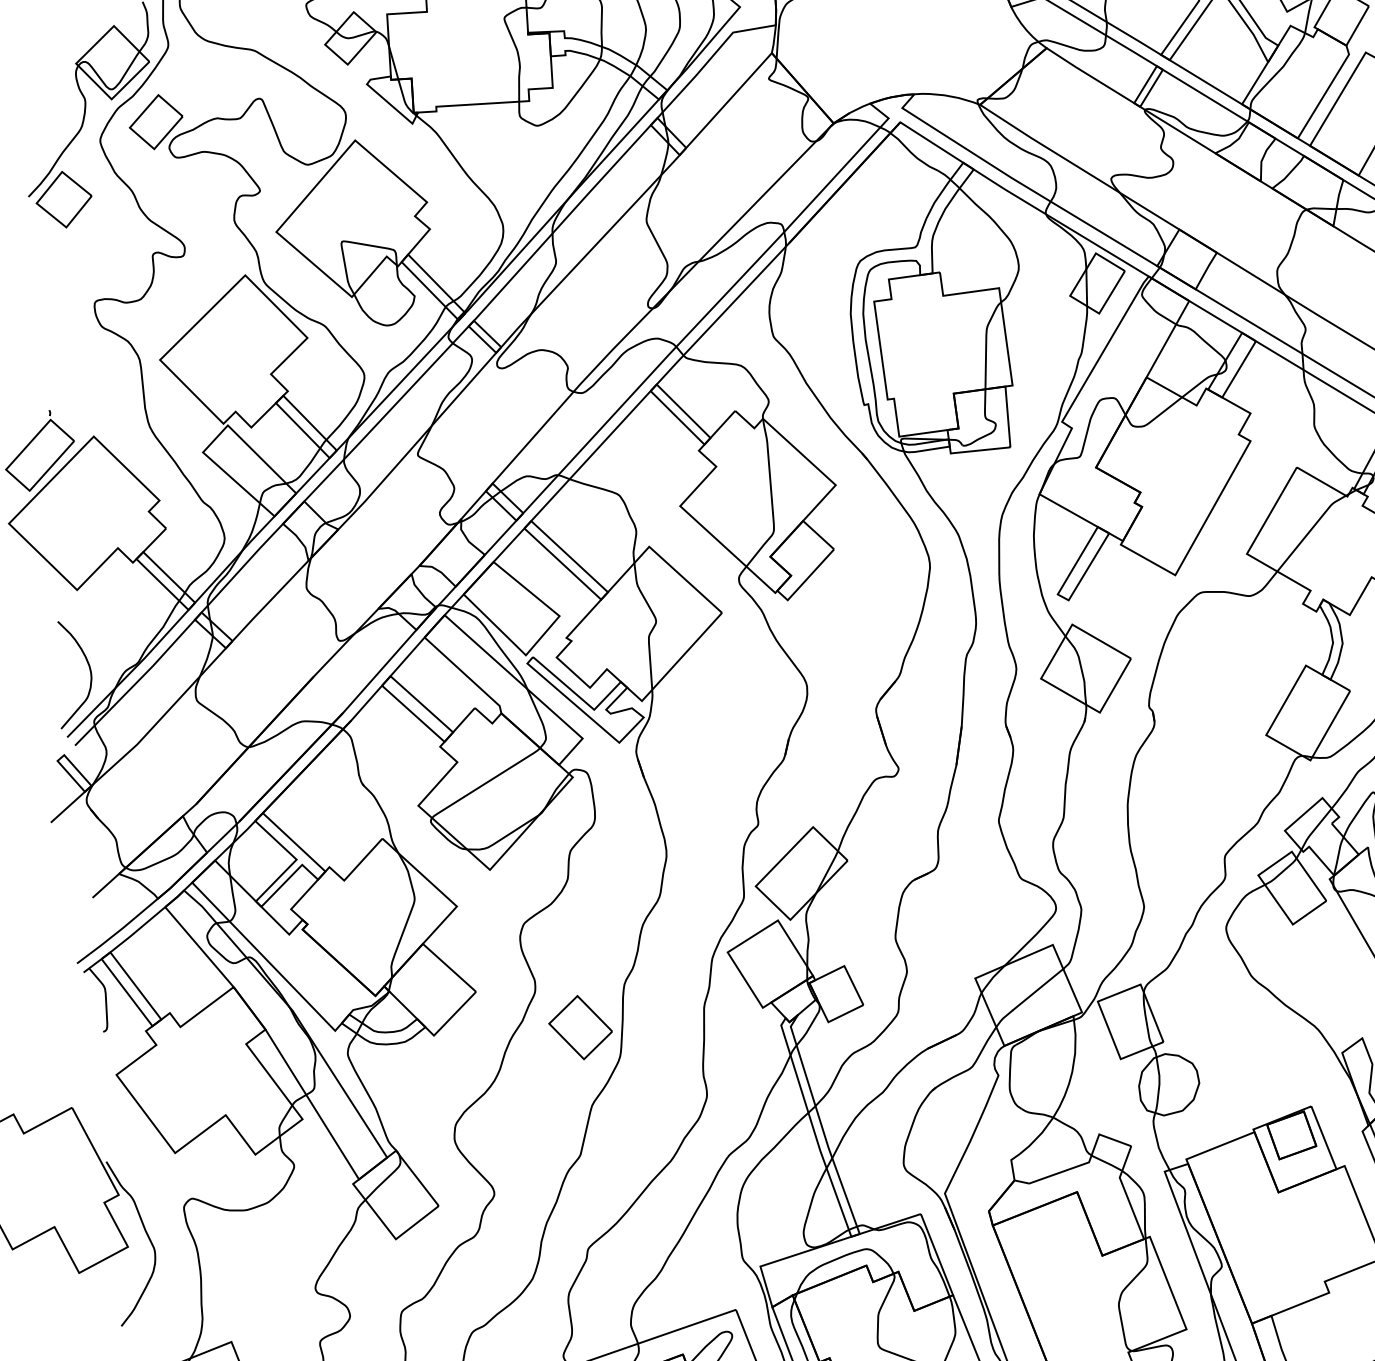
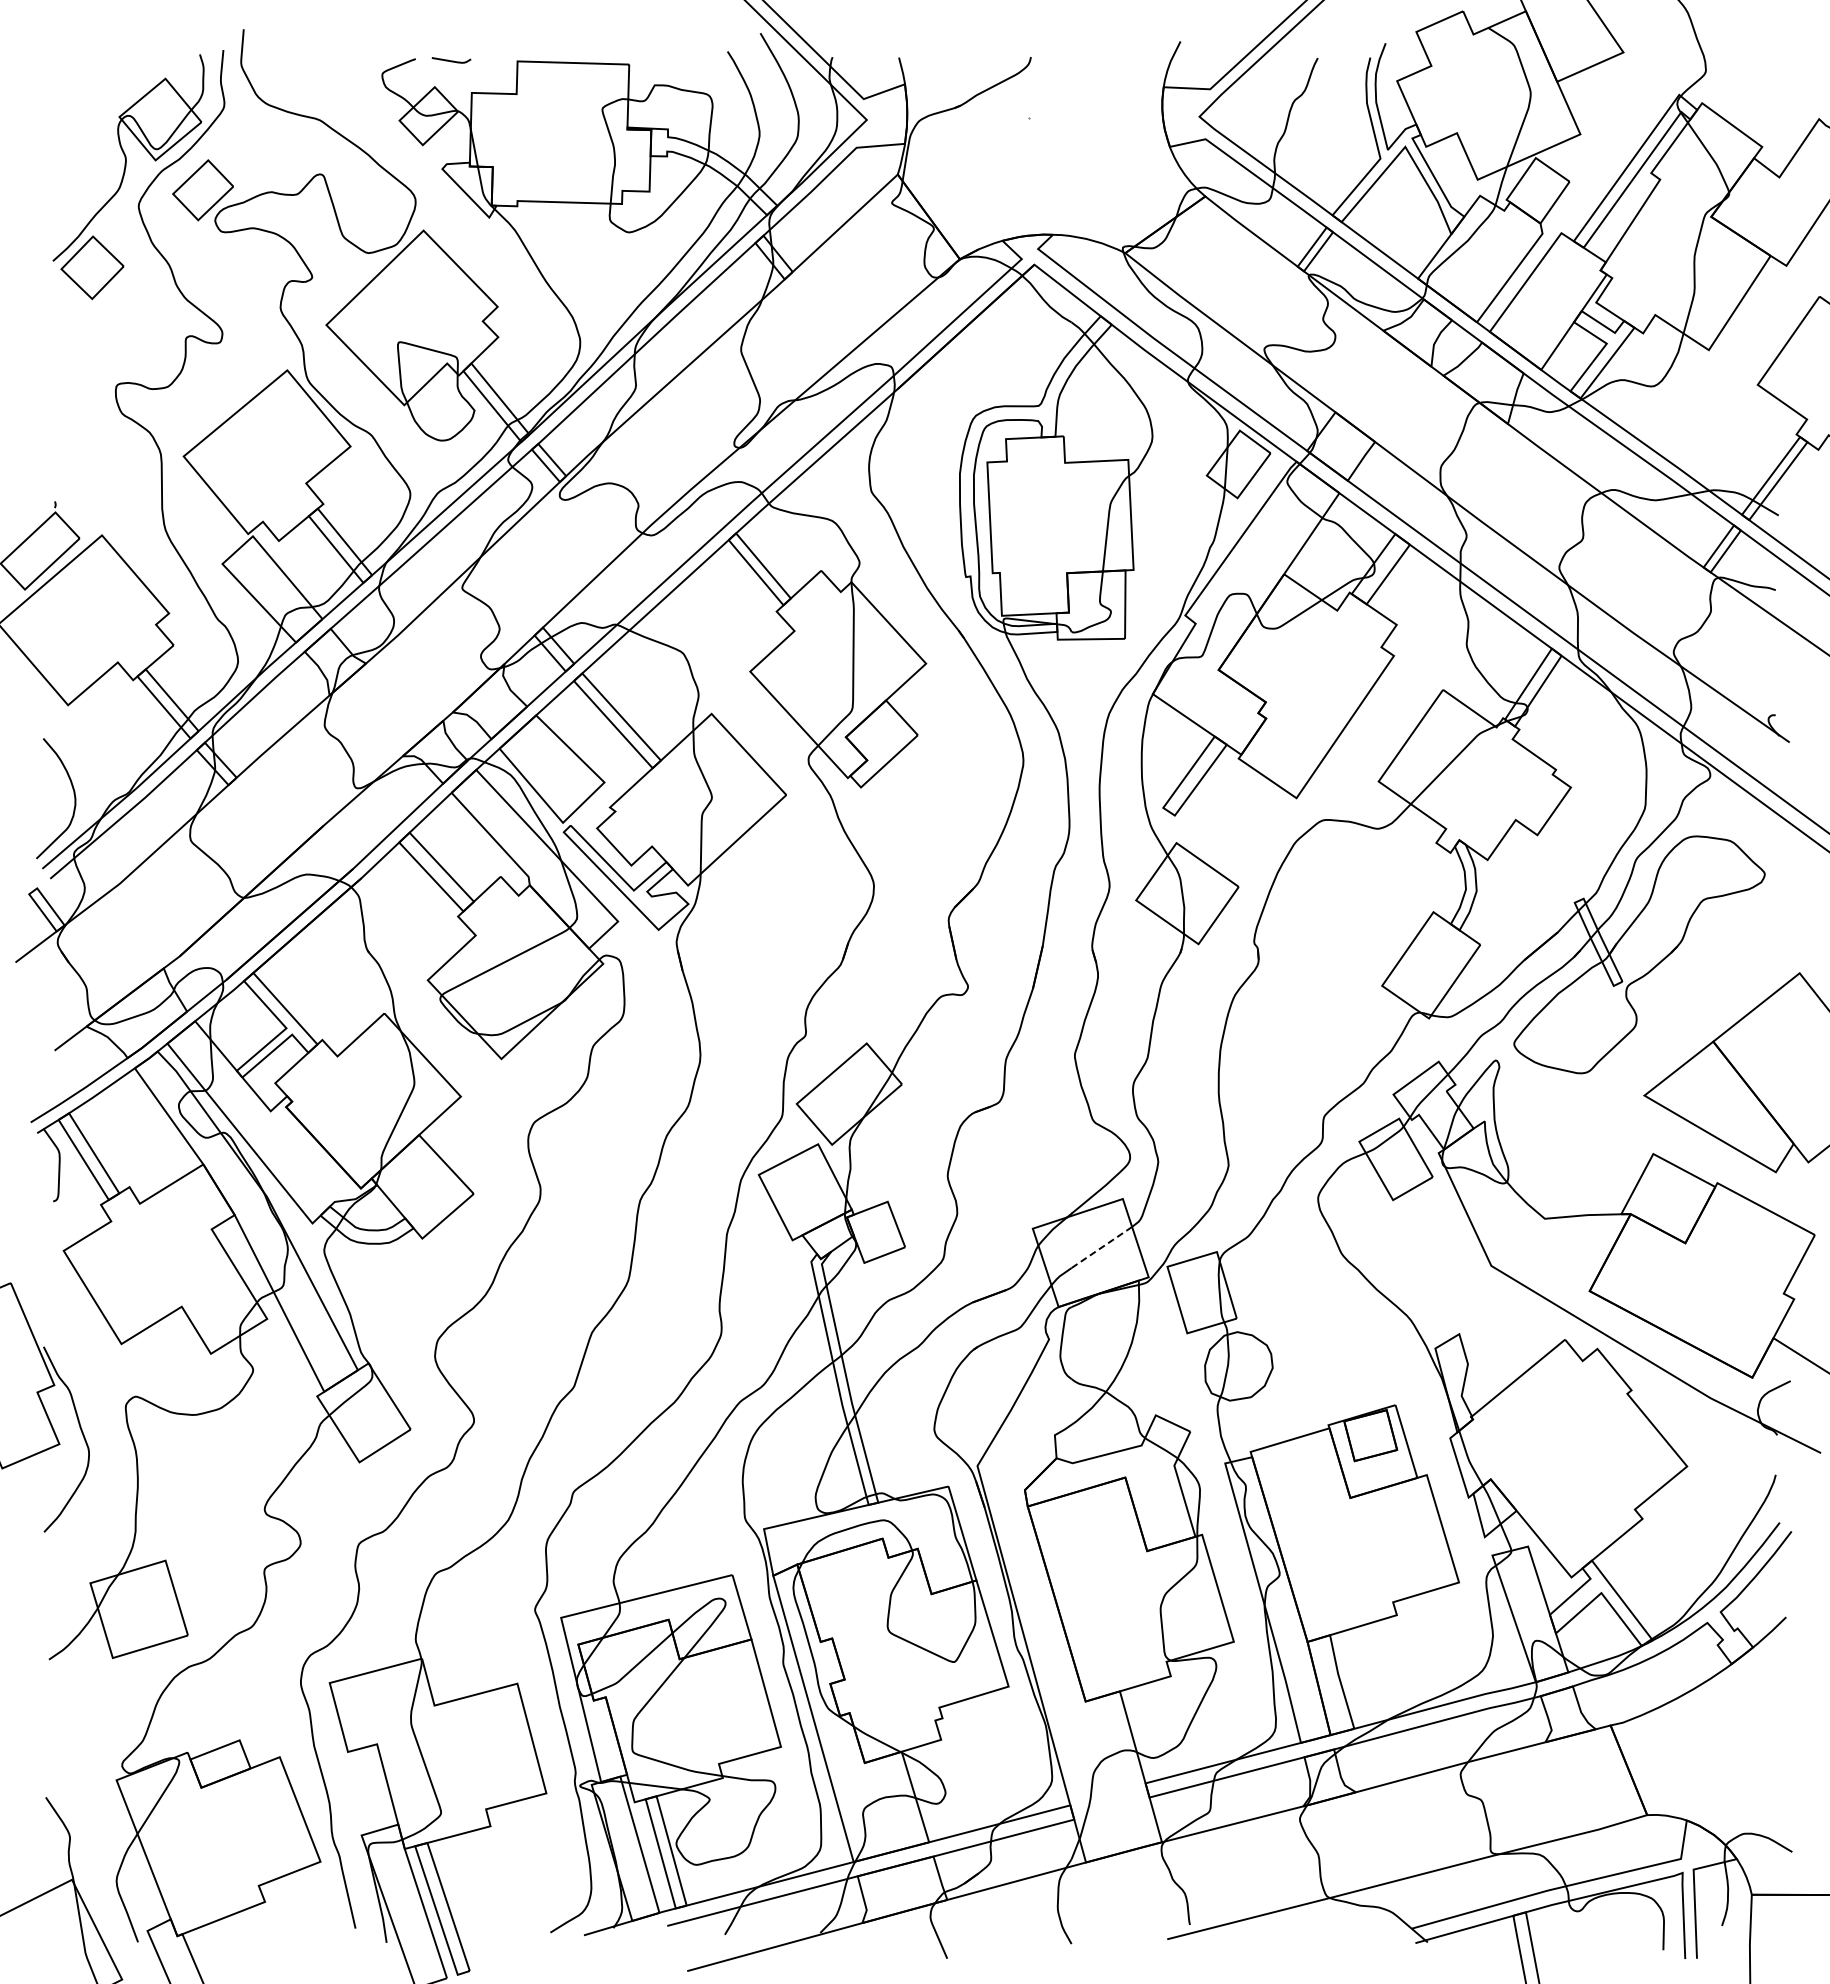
line: (1037, 989) -> (1101, 1247), solid -> dashed
part: (580, 1027) -> (586, 1244), removed

